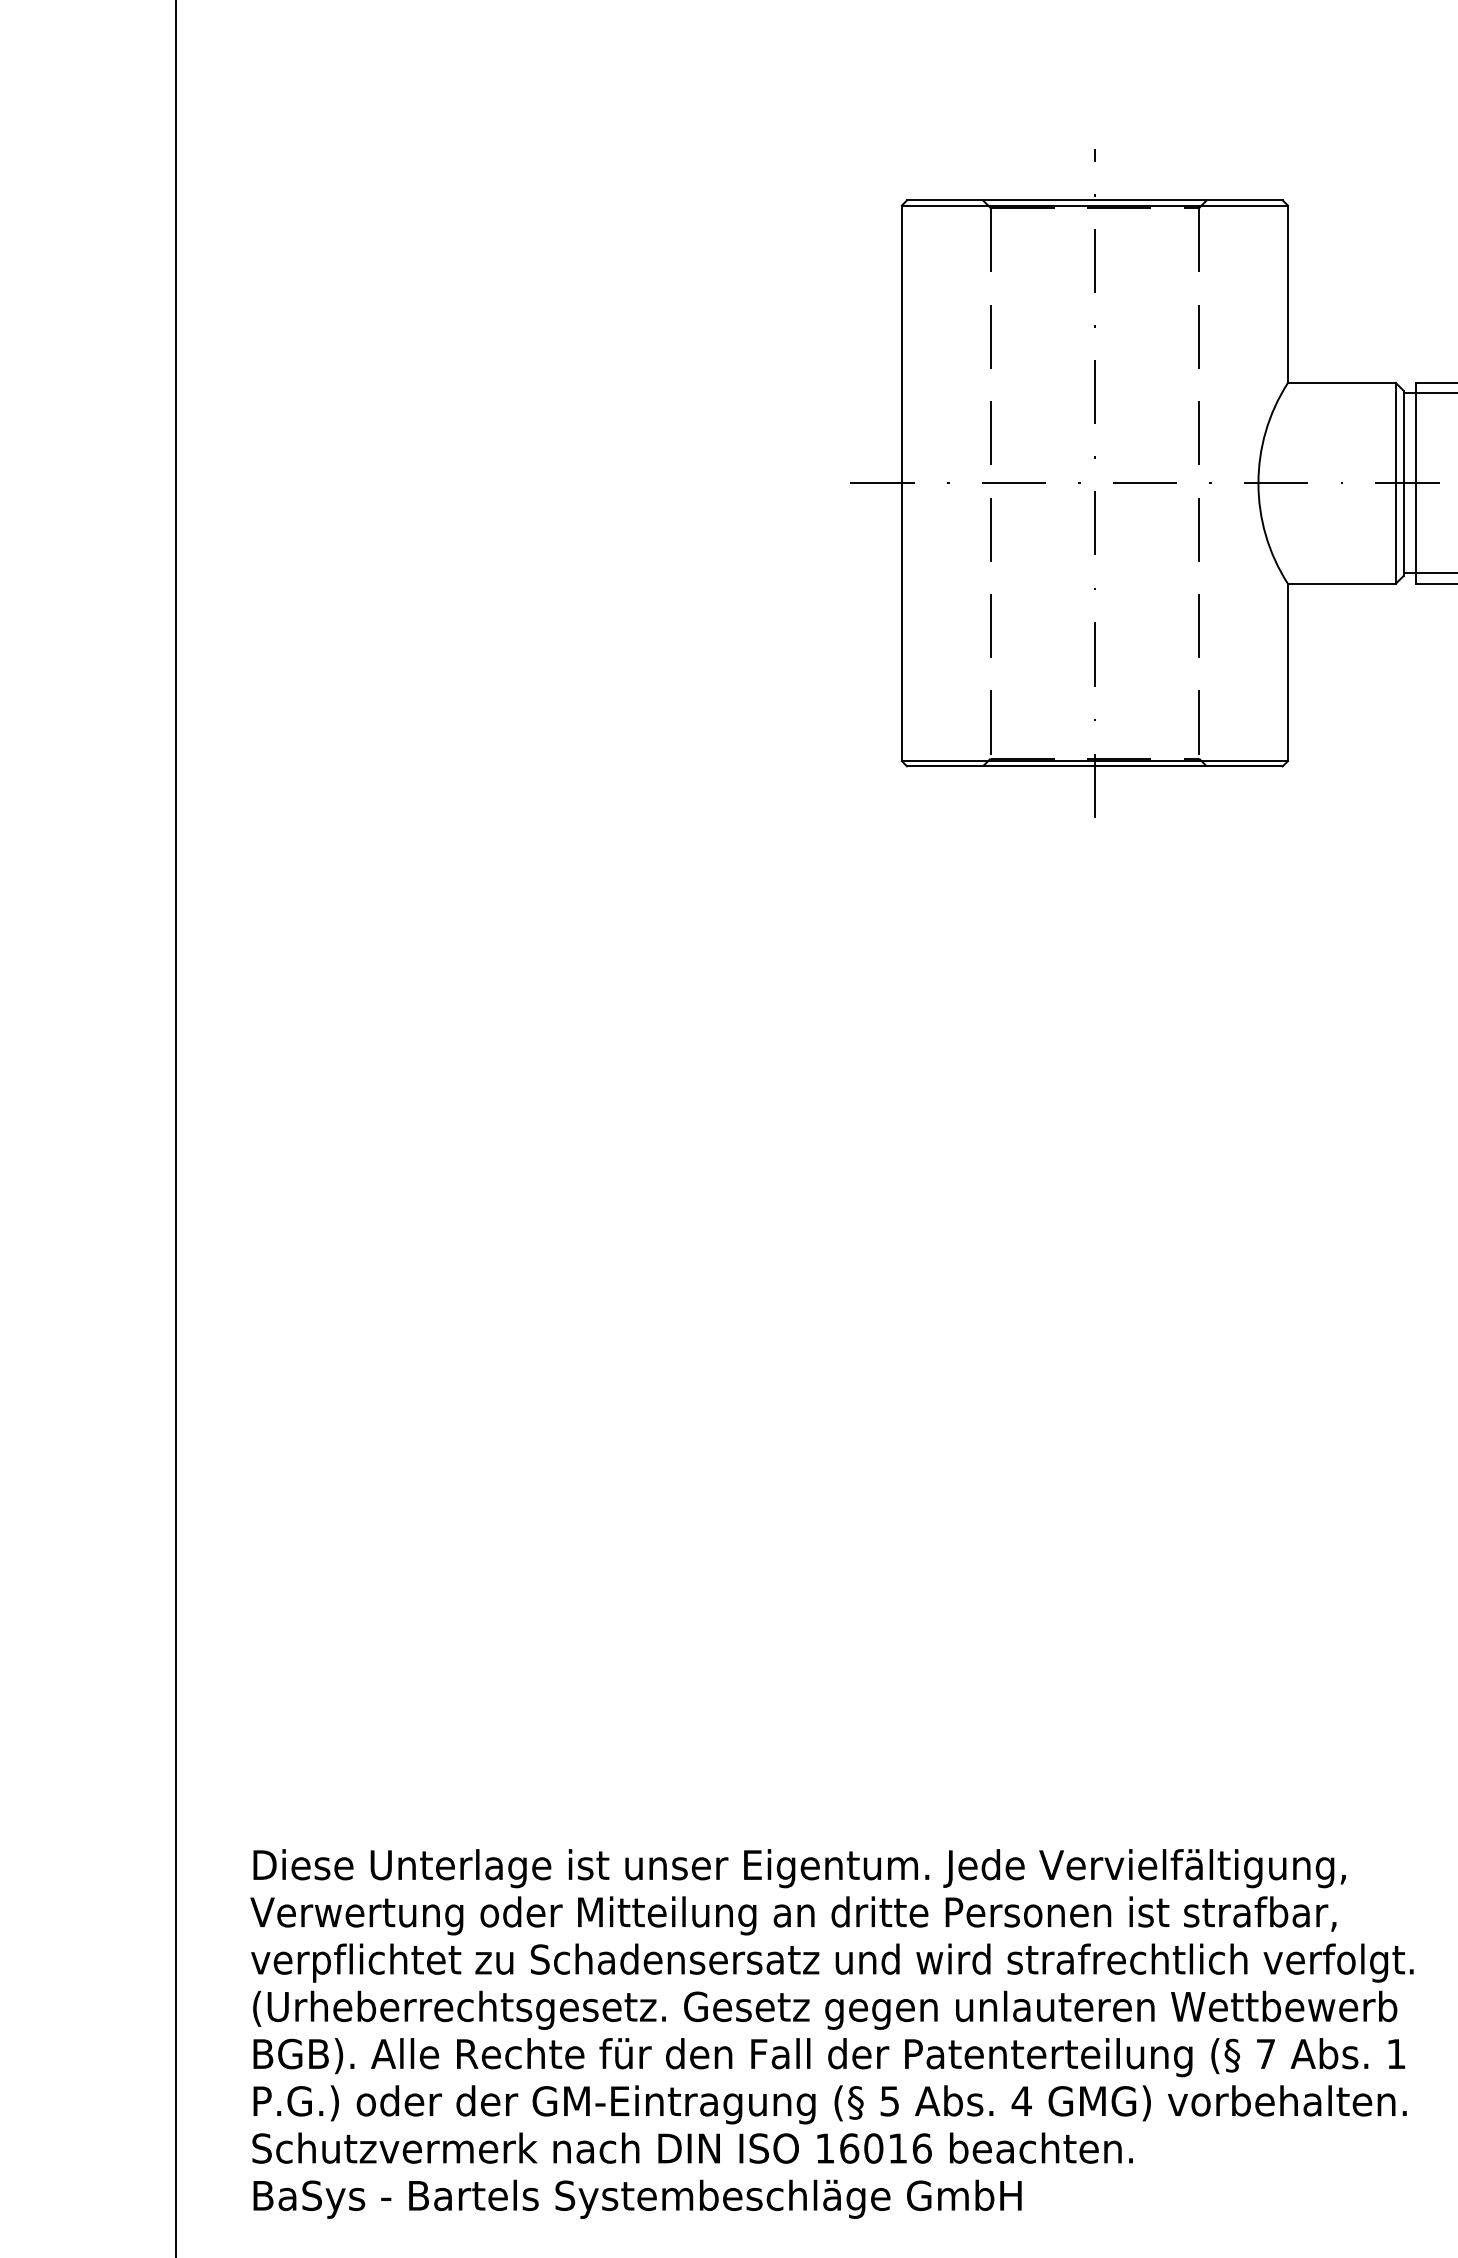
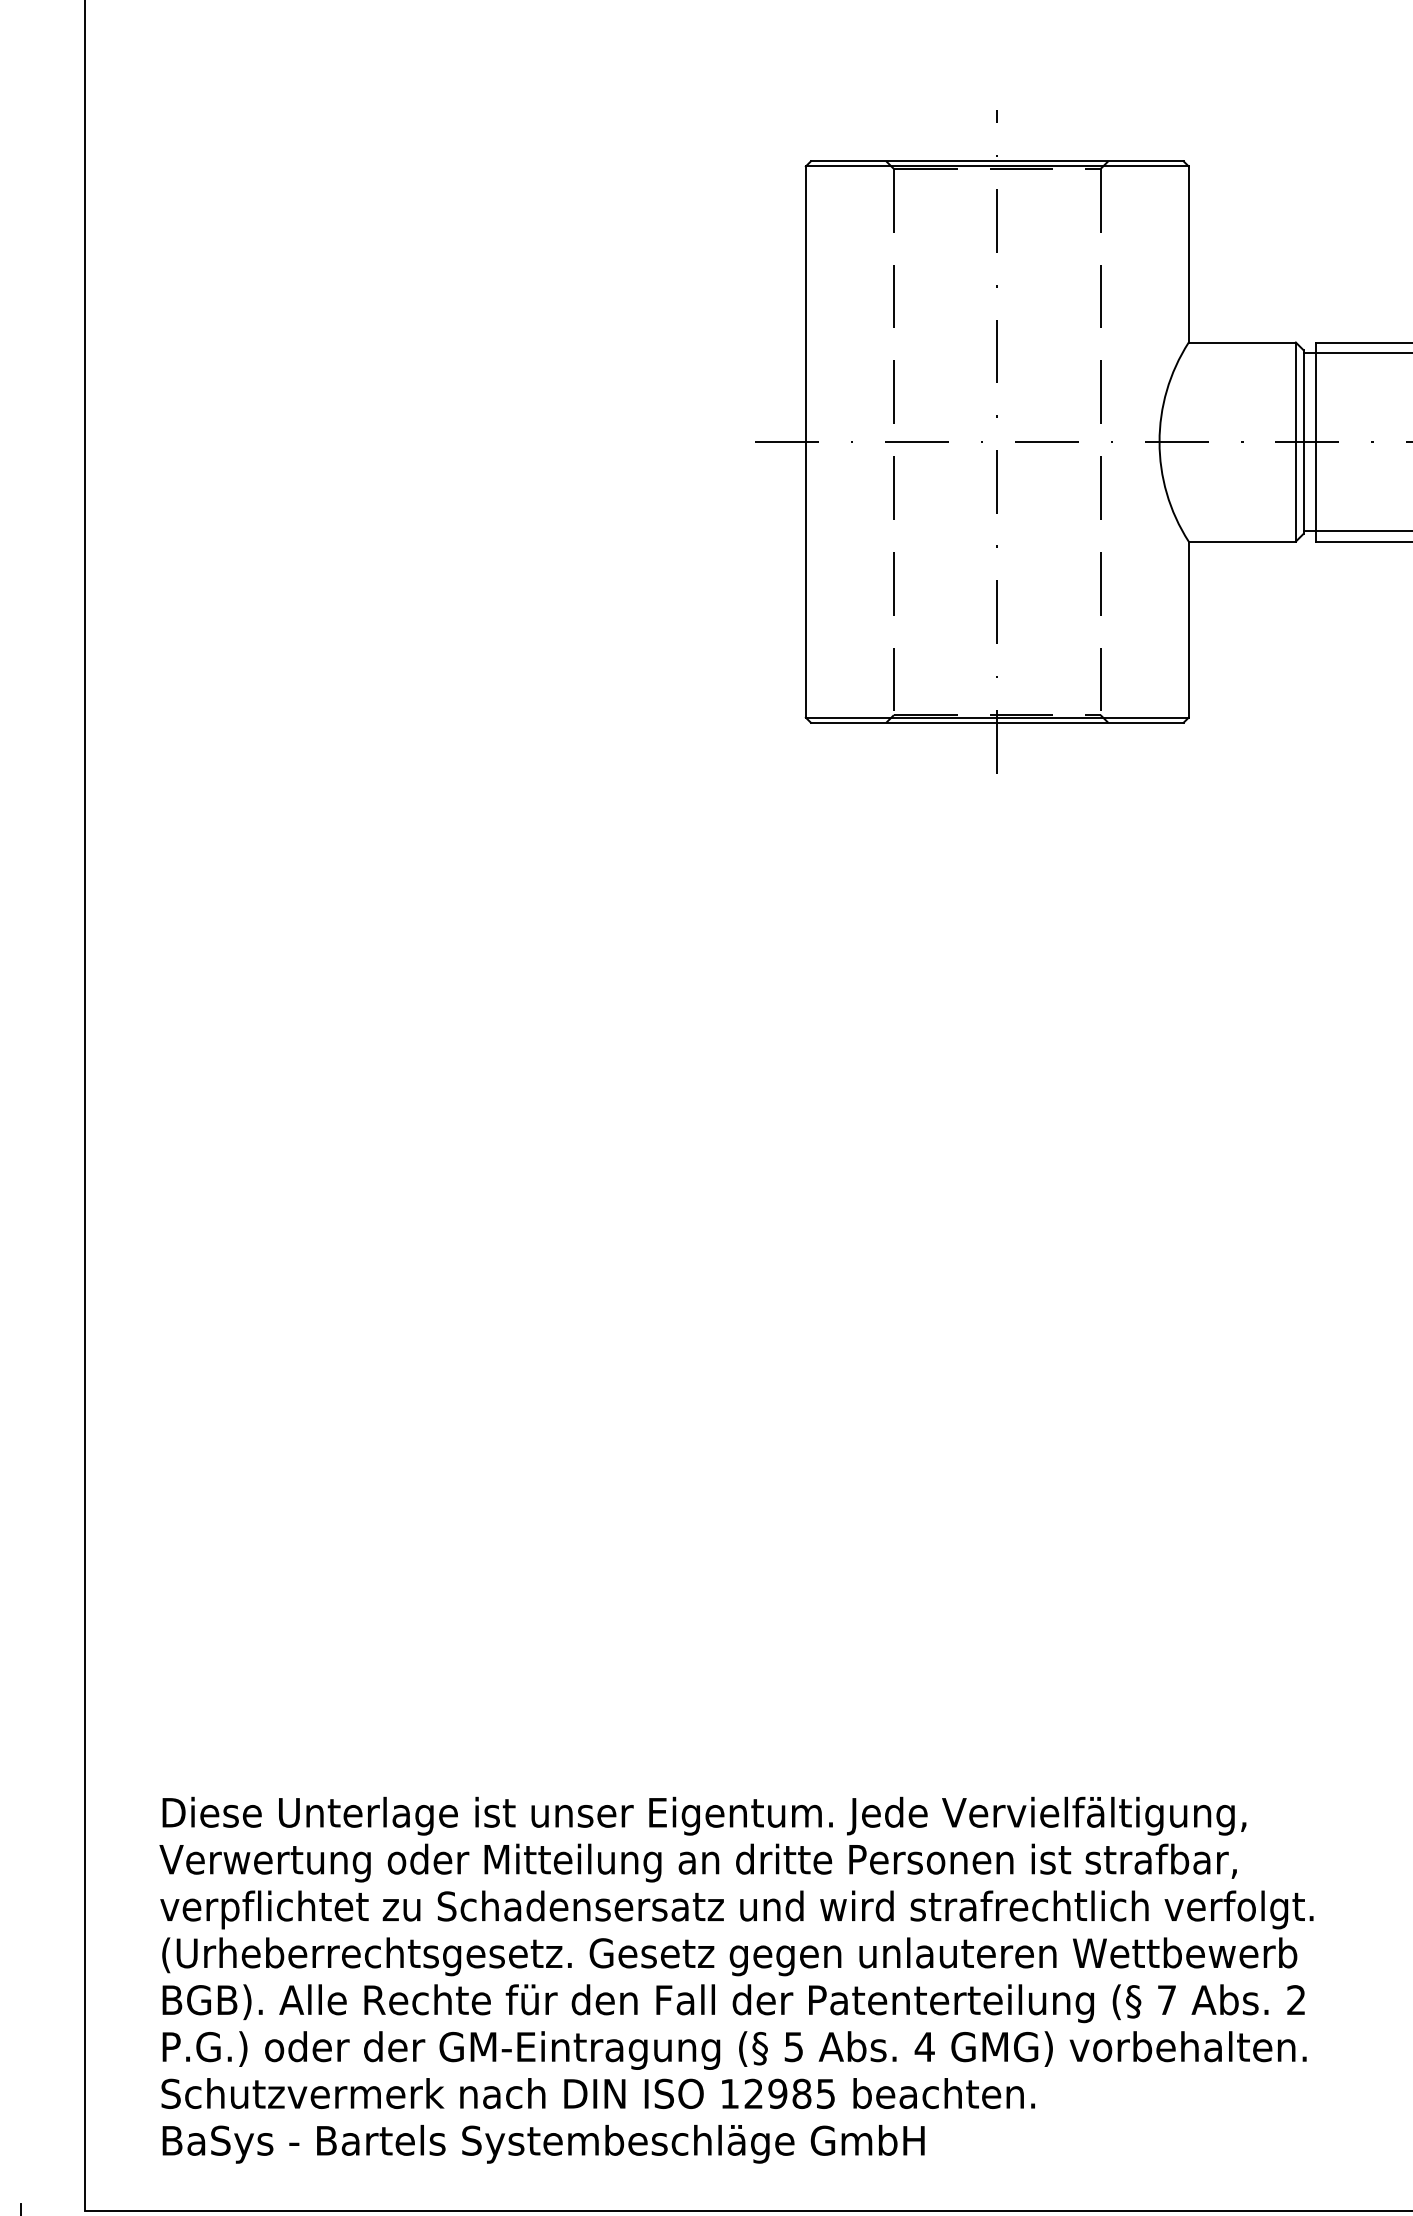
text: (1396, 2053) -> (1296, 1999), 1 -> 2
text: (885, 2148) -> (789, 2093), 16016 -> 12985

